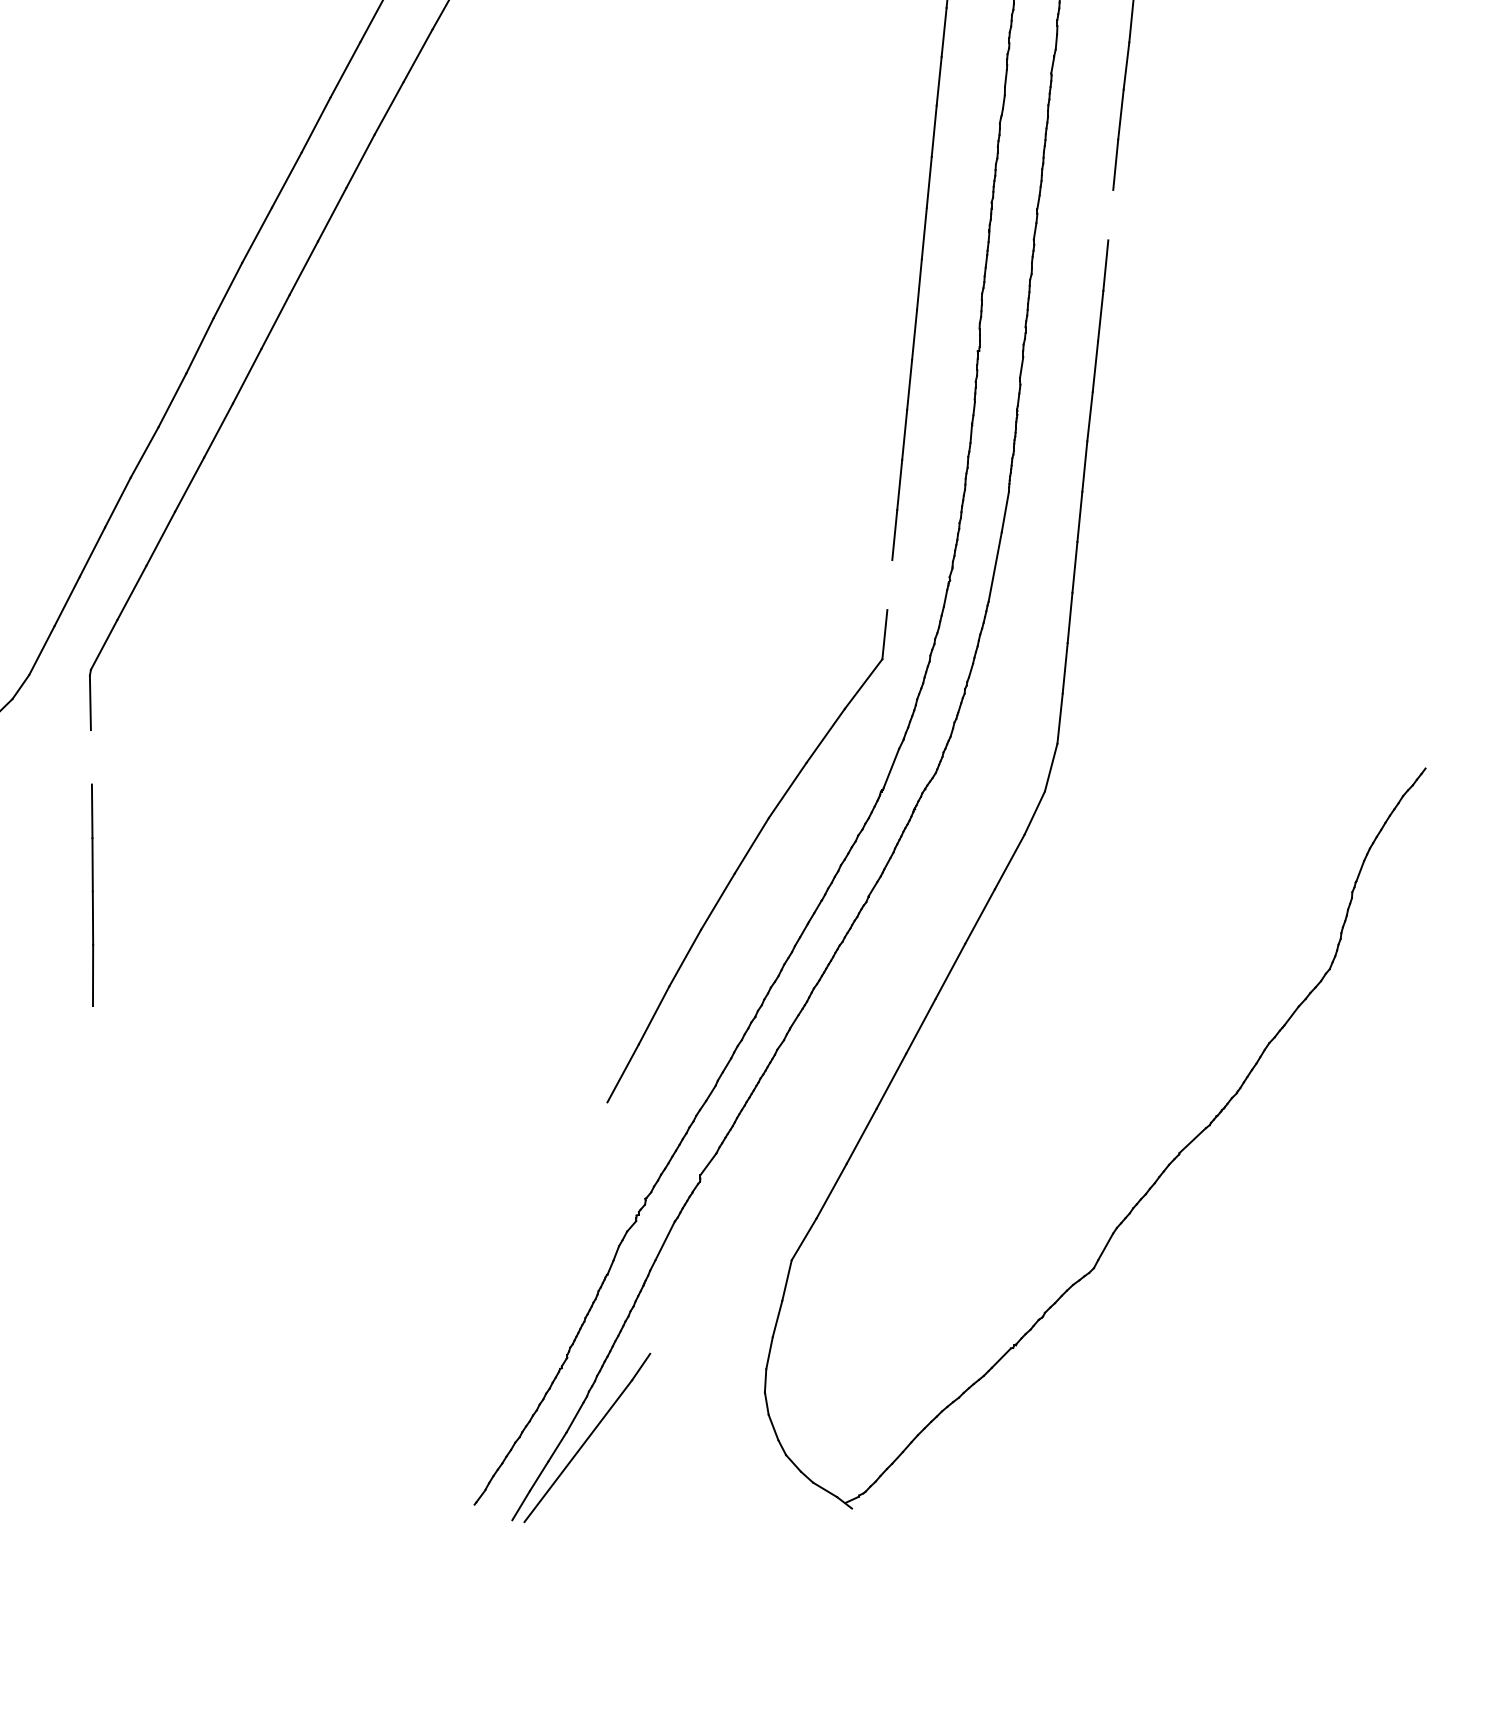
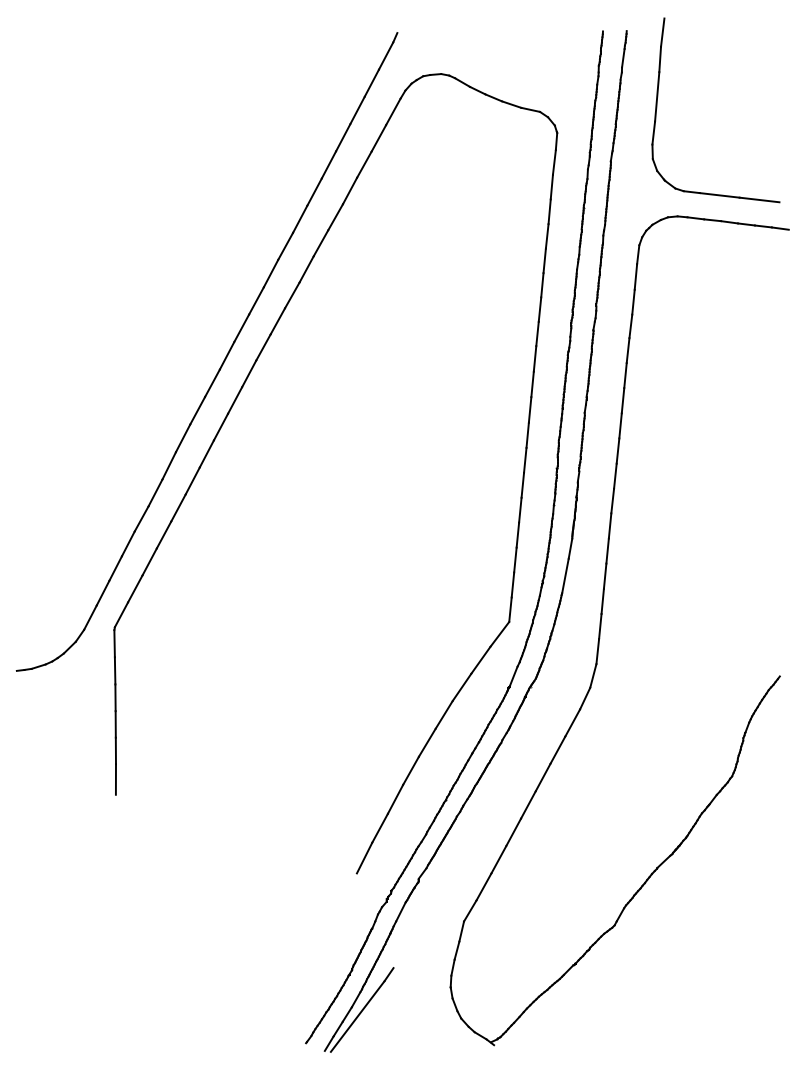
line: (1109, 214) -> (622, 400), added
line: (888, 584) -> (512, 584), added
line: (90, 756) -> (114, 670), added
line: (591, 1131) -> (364, 857), added

